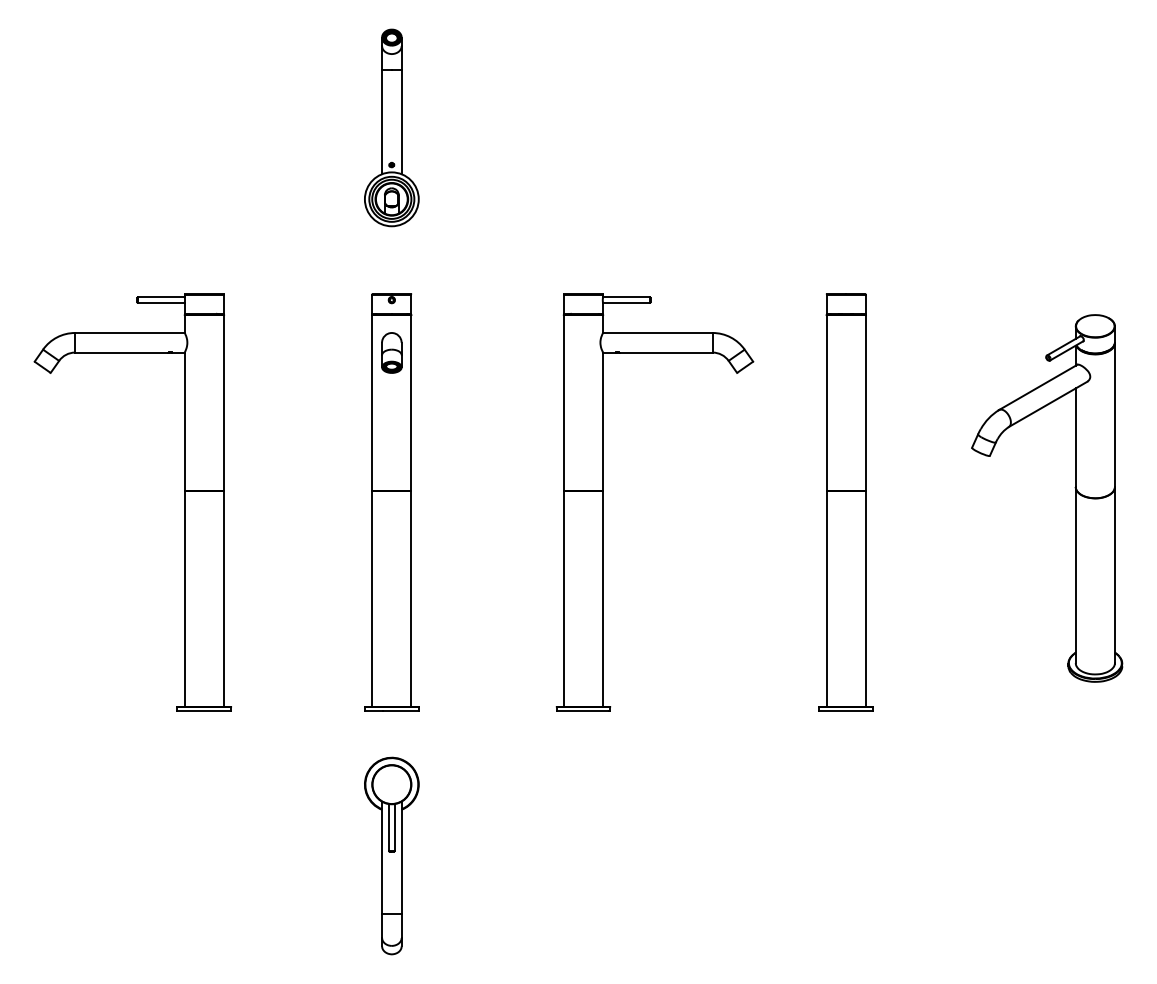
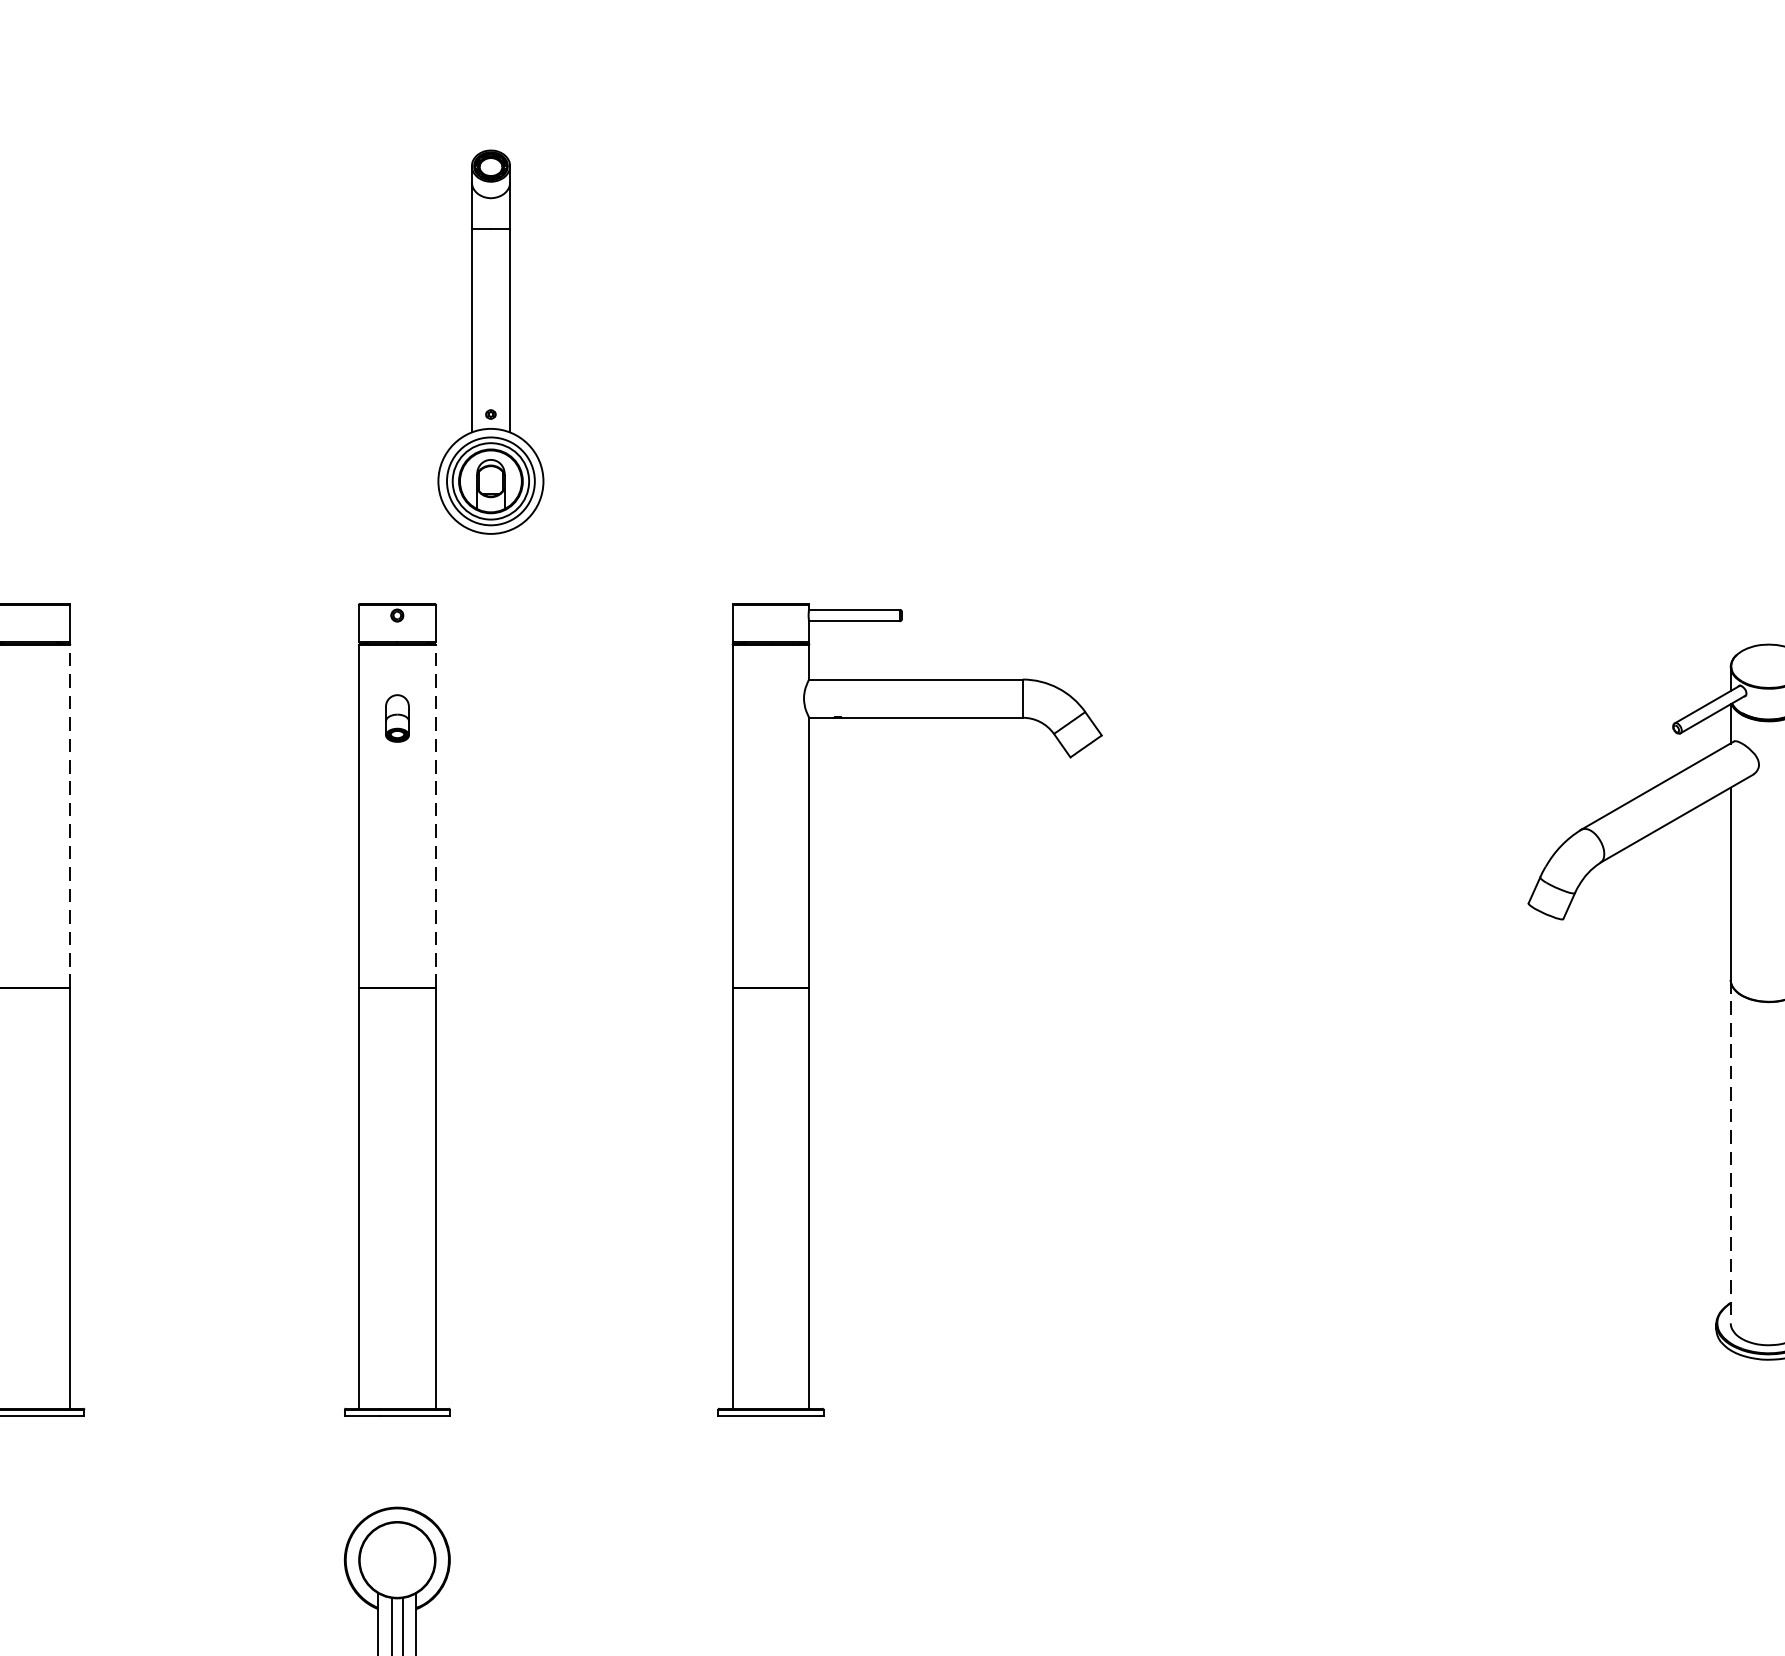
part: (391, 127) -> (490, 341), moved
part: (391, 352) -> (396, 717), size x0.6
line: (224, 402) -> (71, 815), solid -> dashed
line: (411, 402) -> (435, 815), solid -> dashed
part: (845, 502) -> (1281, 1010), removed
line: (1075, 575) -> (1730, 1152), solid -> dashed

